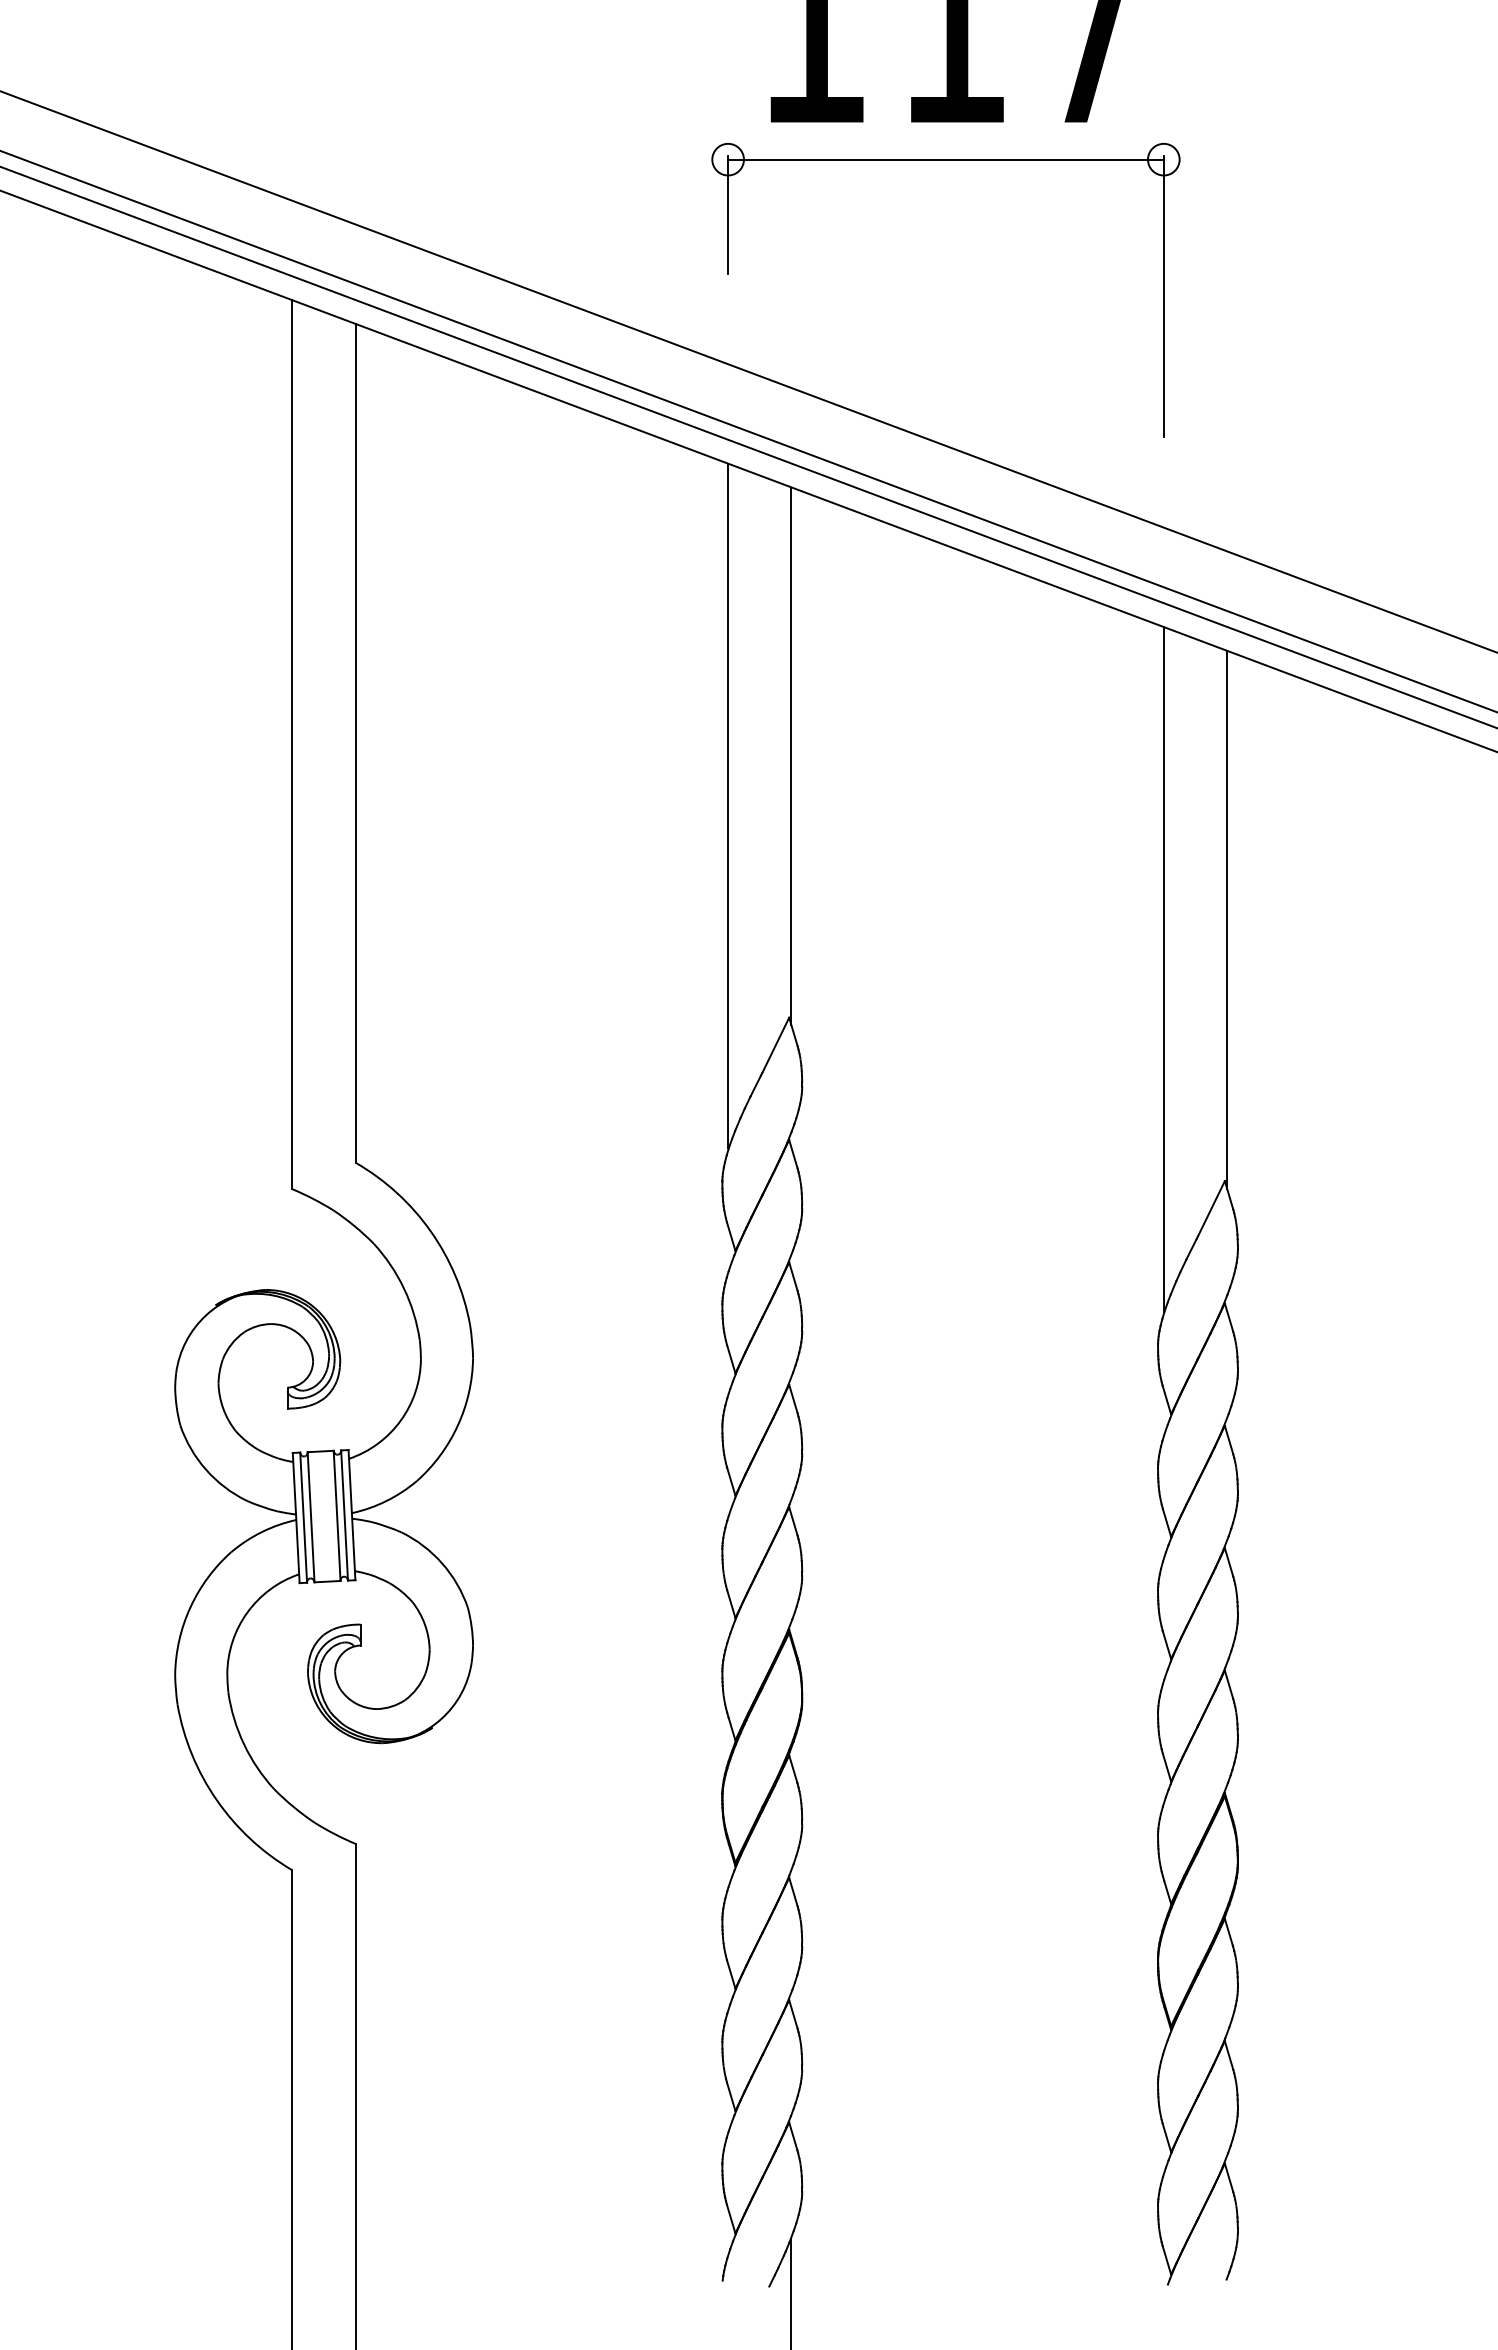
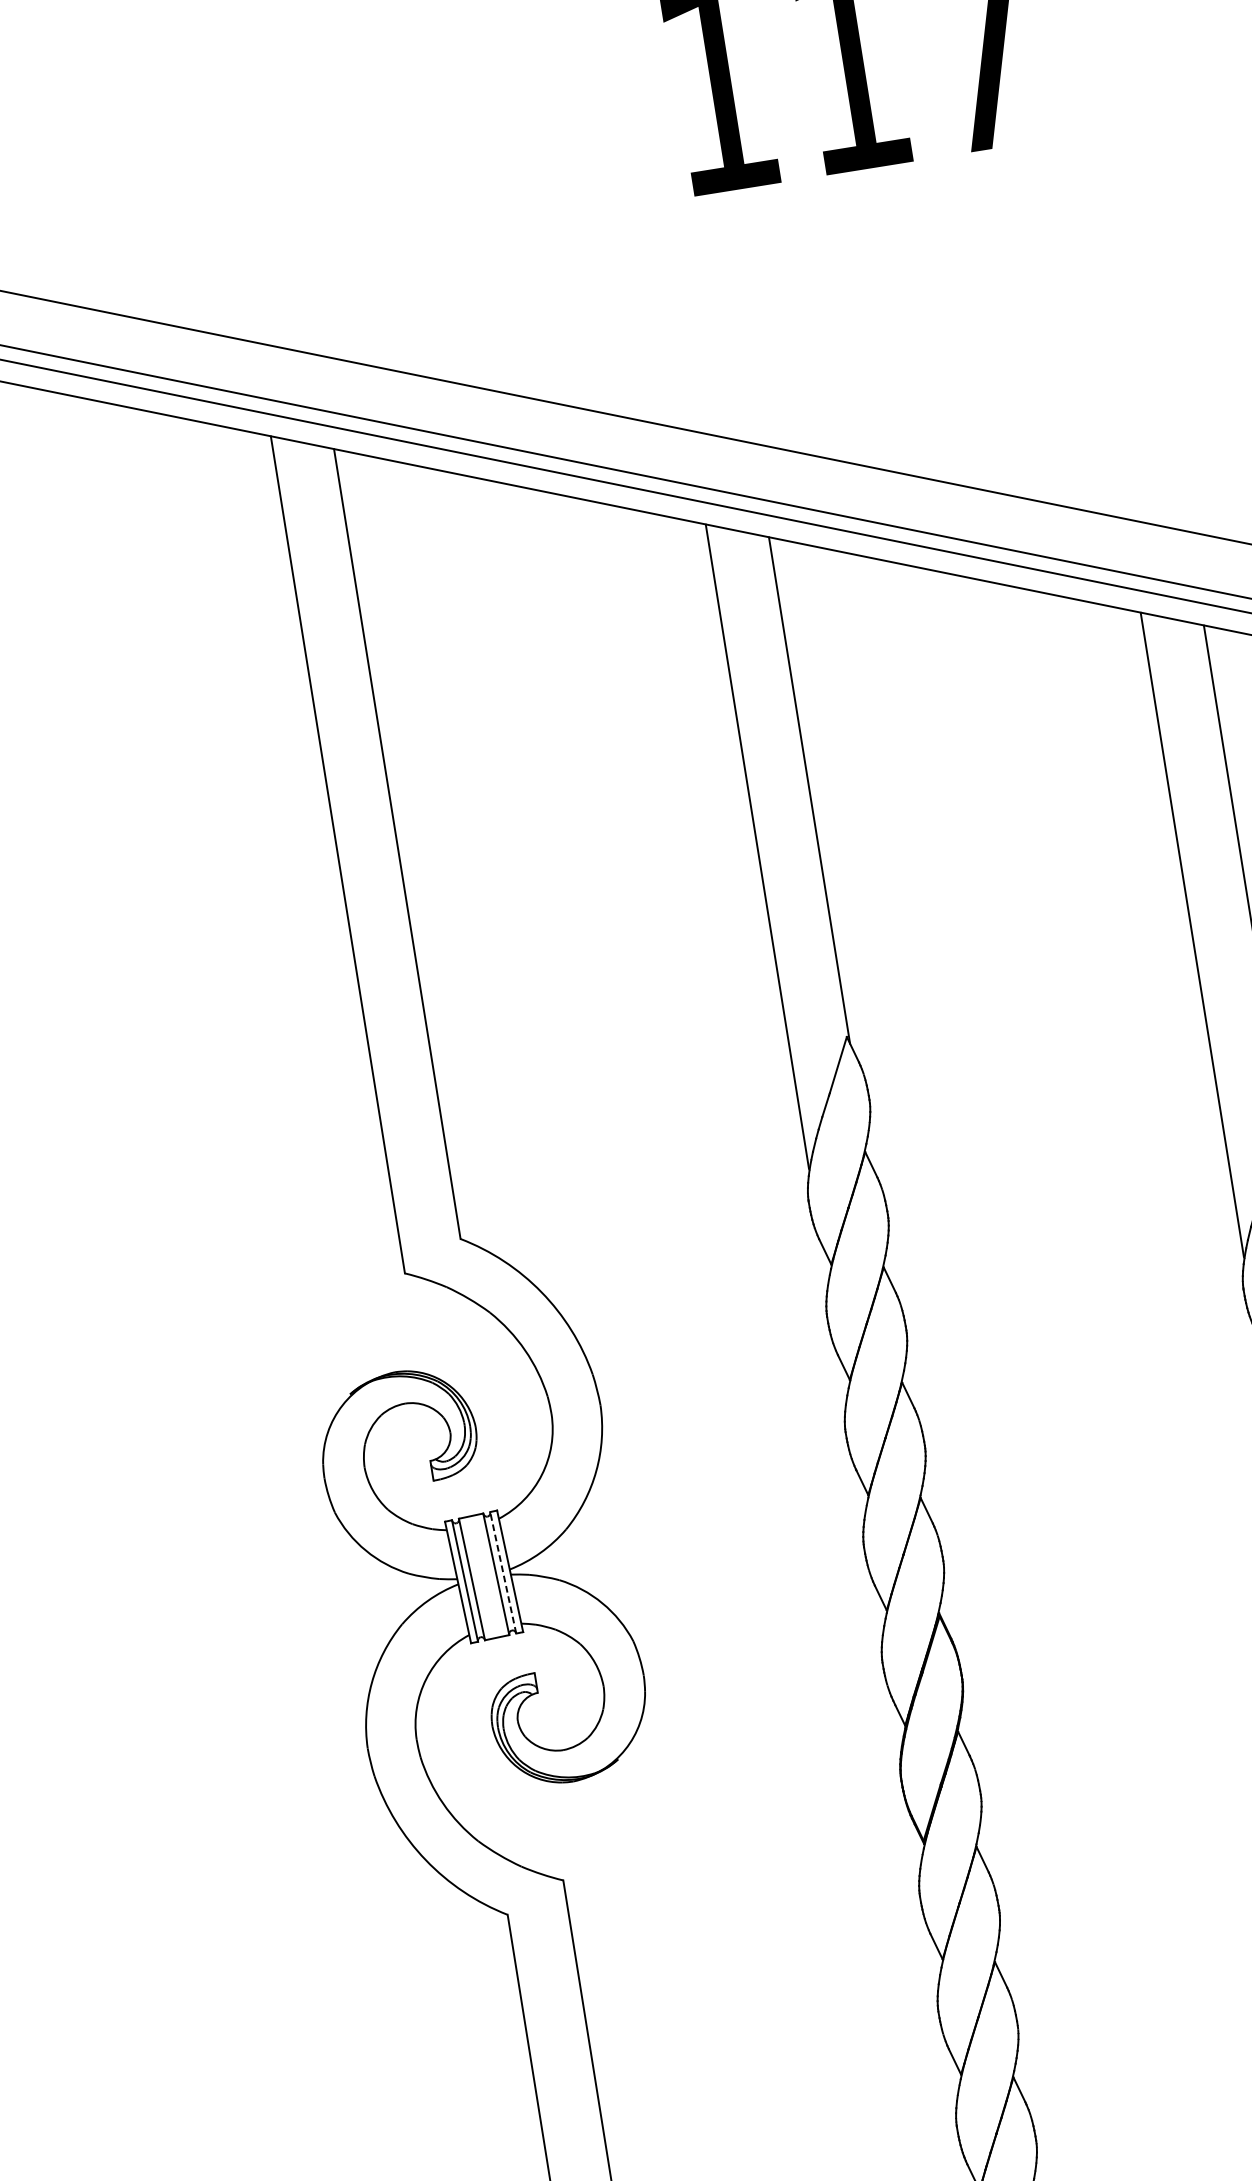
part: (945, 160) -> (864, 206), removed
line: (344, 1515) -> (503, 1572), solid -> dashed

